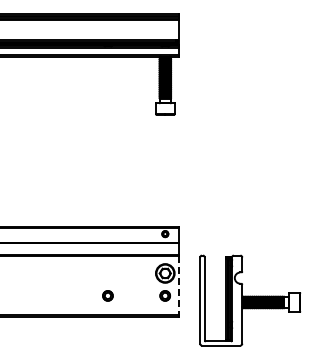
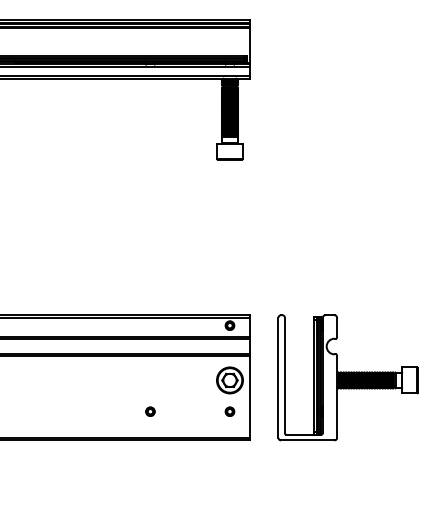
line: (179, 285) -> (249, 397), dashed -> solid
part: (108, 295) -> (150, 411), size x0.62
part: (165, 295) -> (230, 411), size x0.62
part: (250, 300) -> (348, 377), moved

